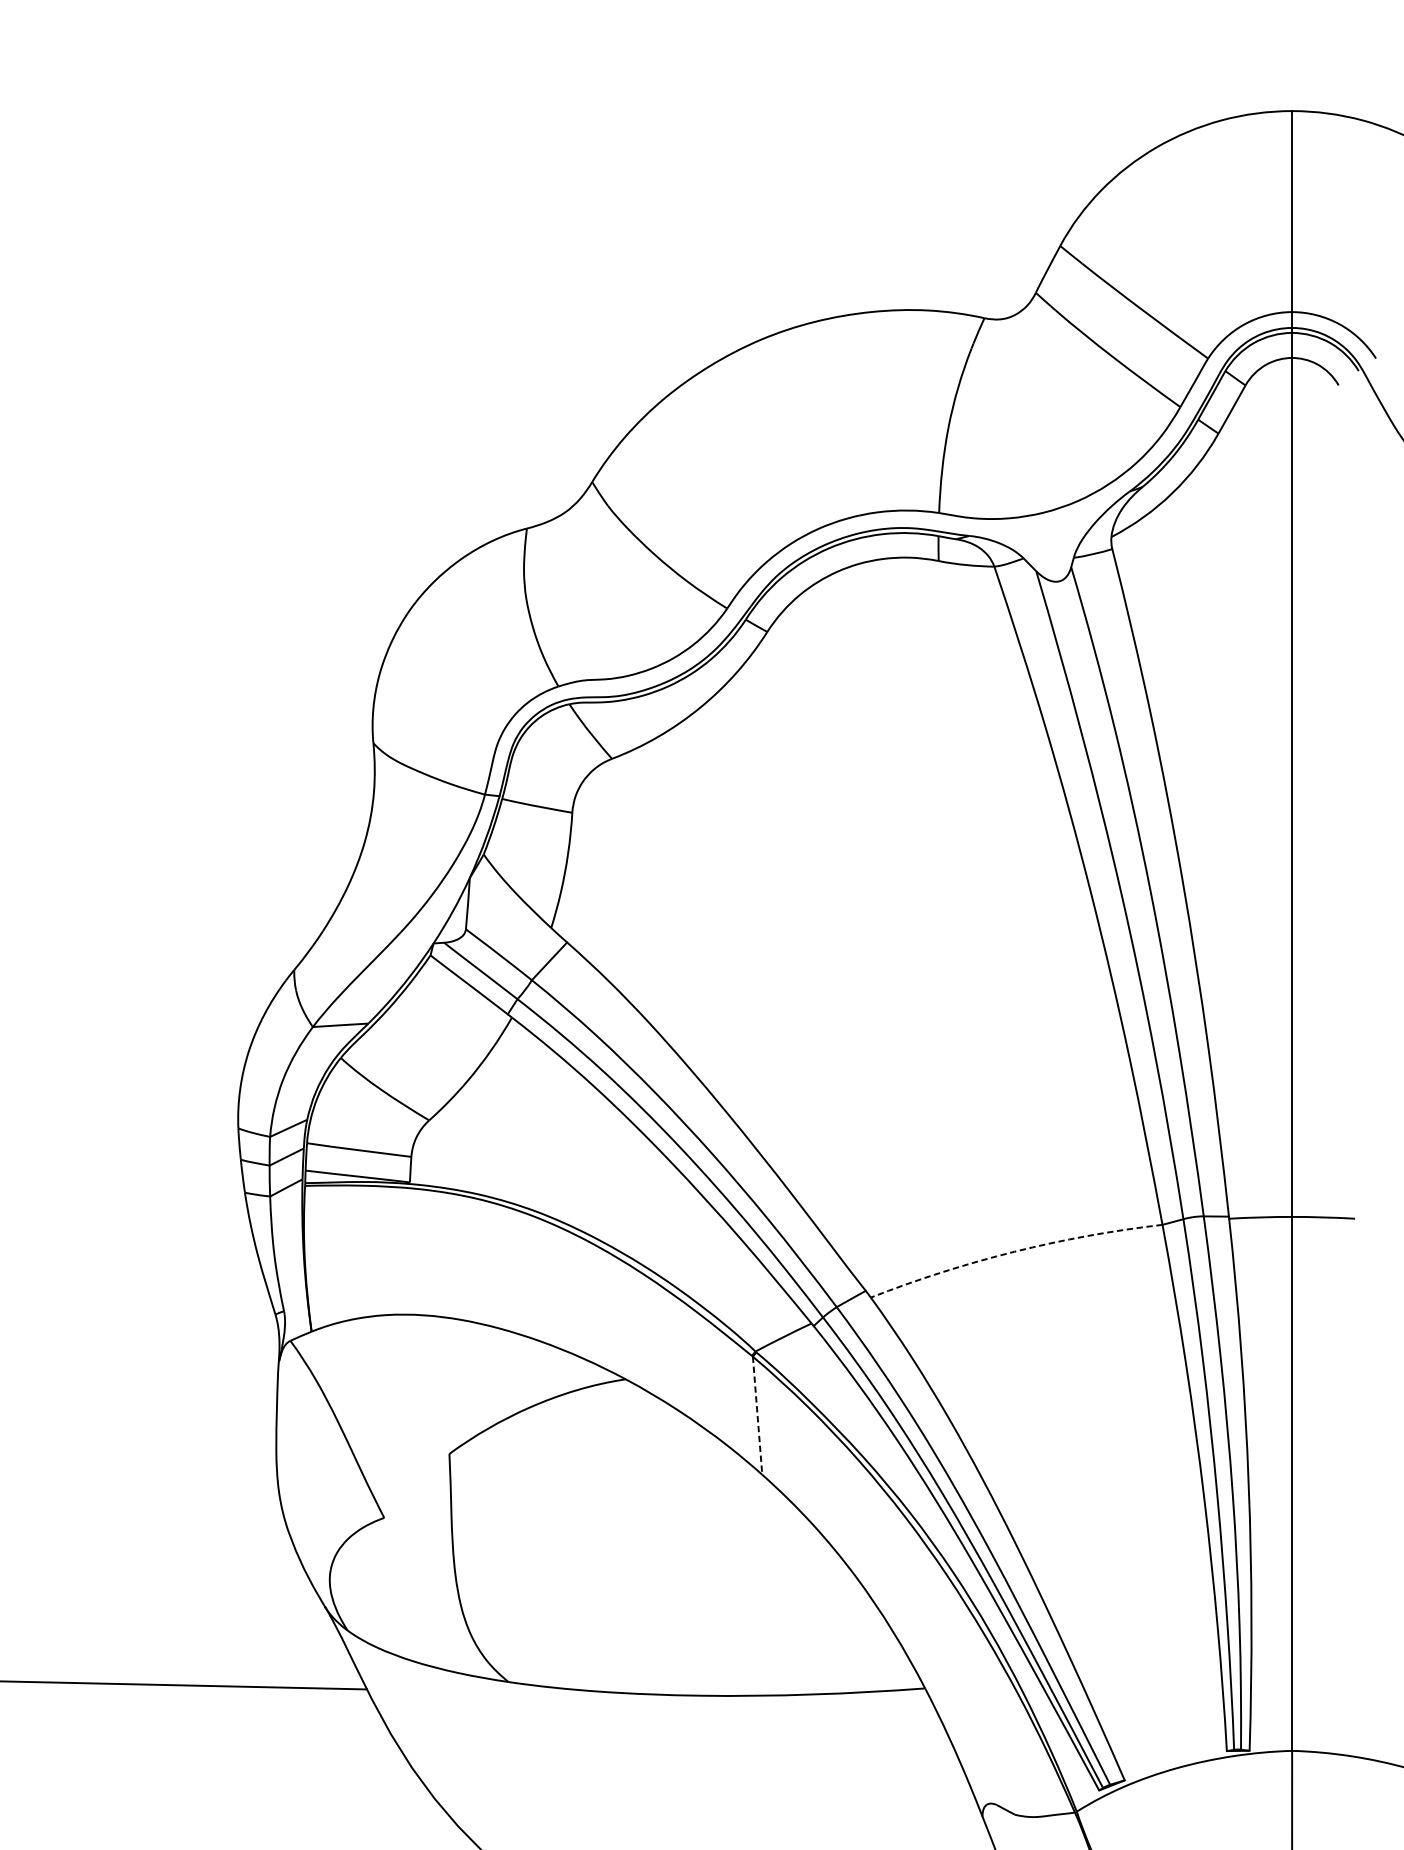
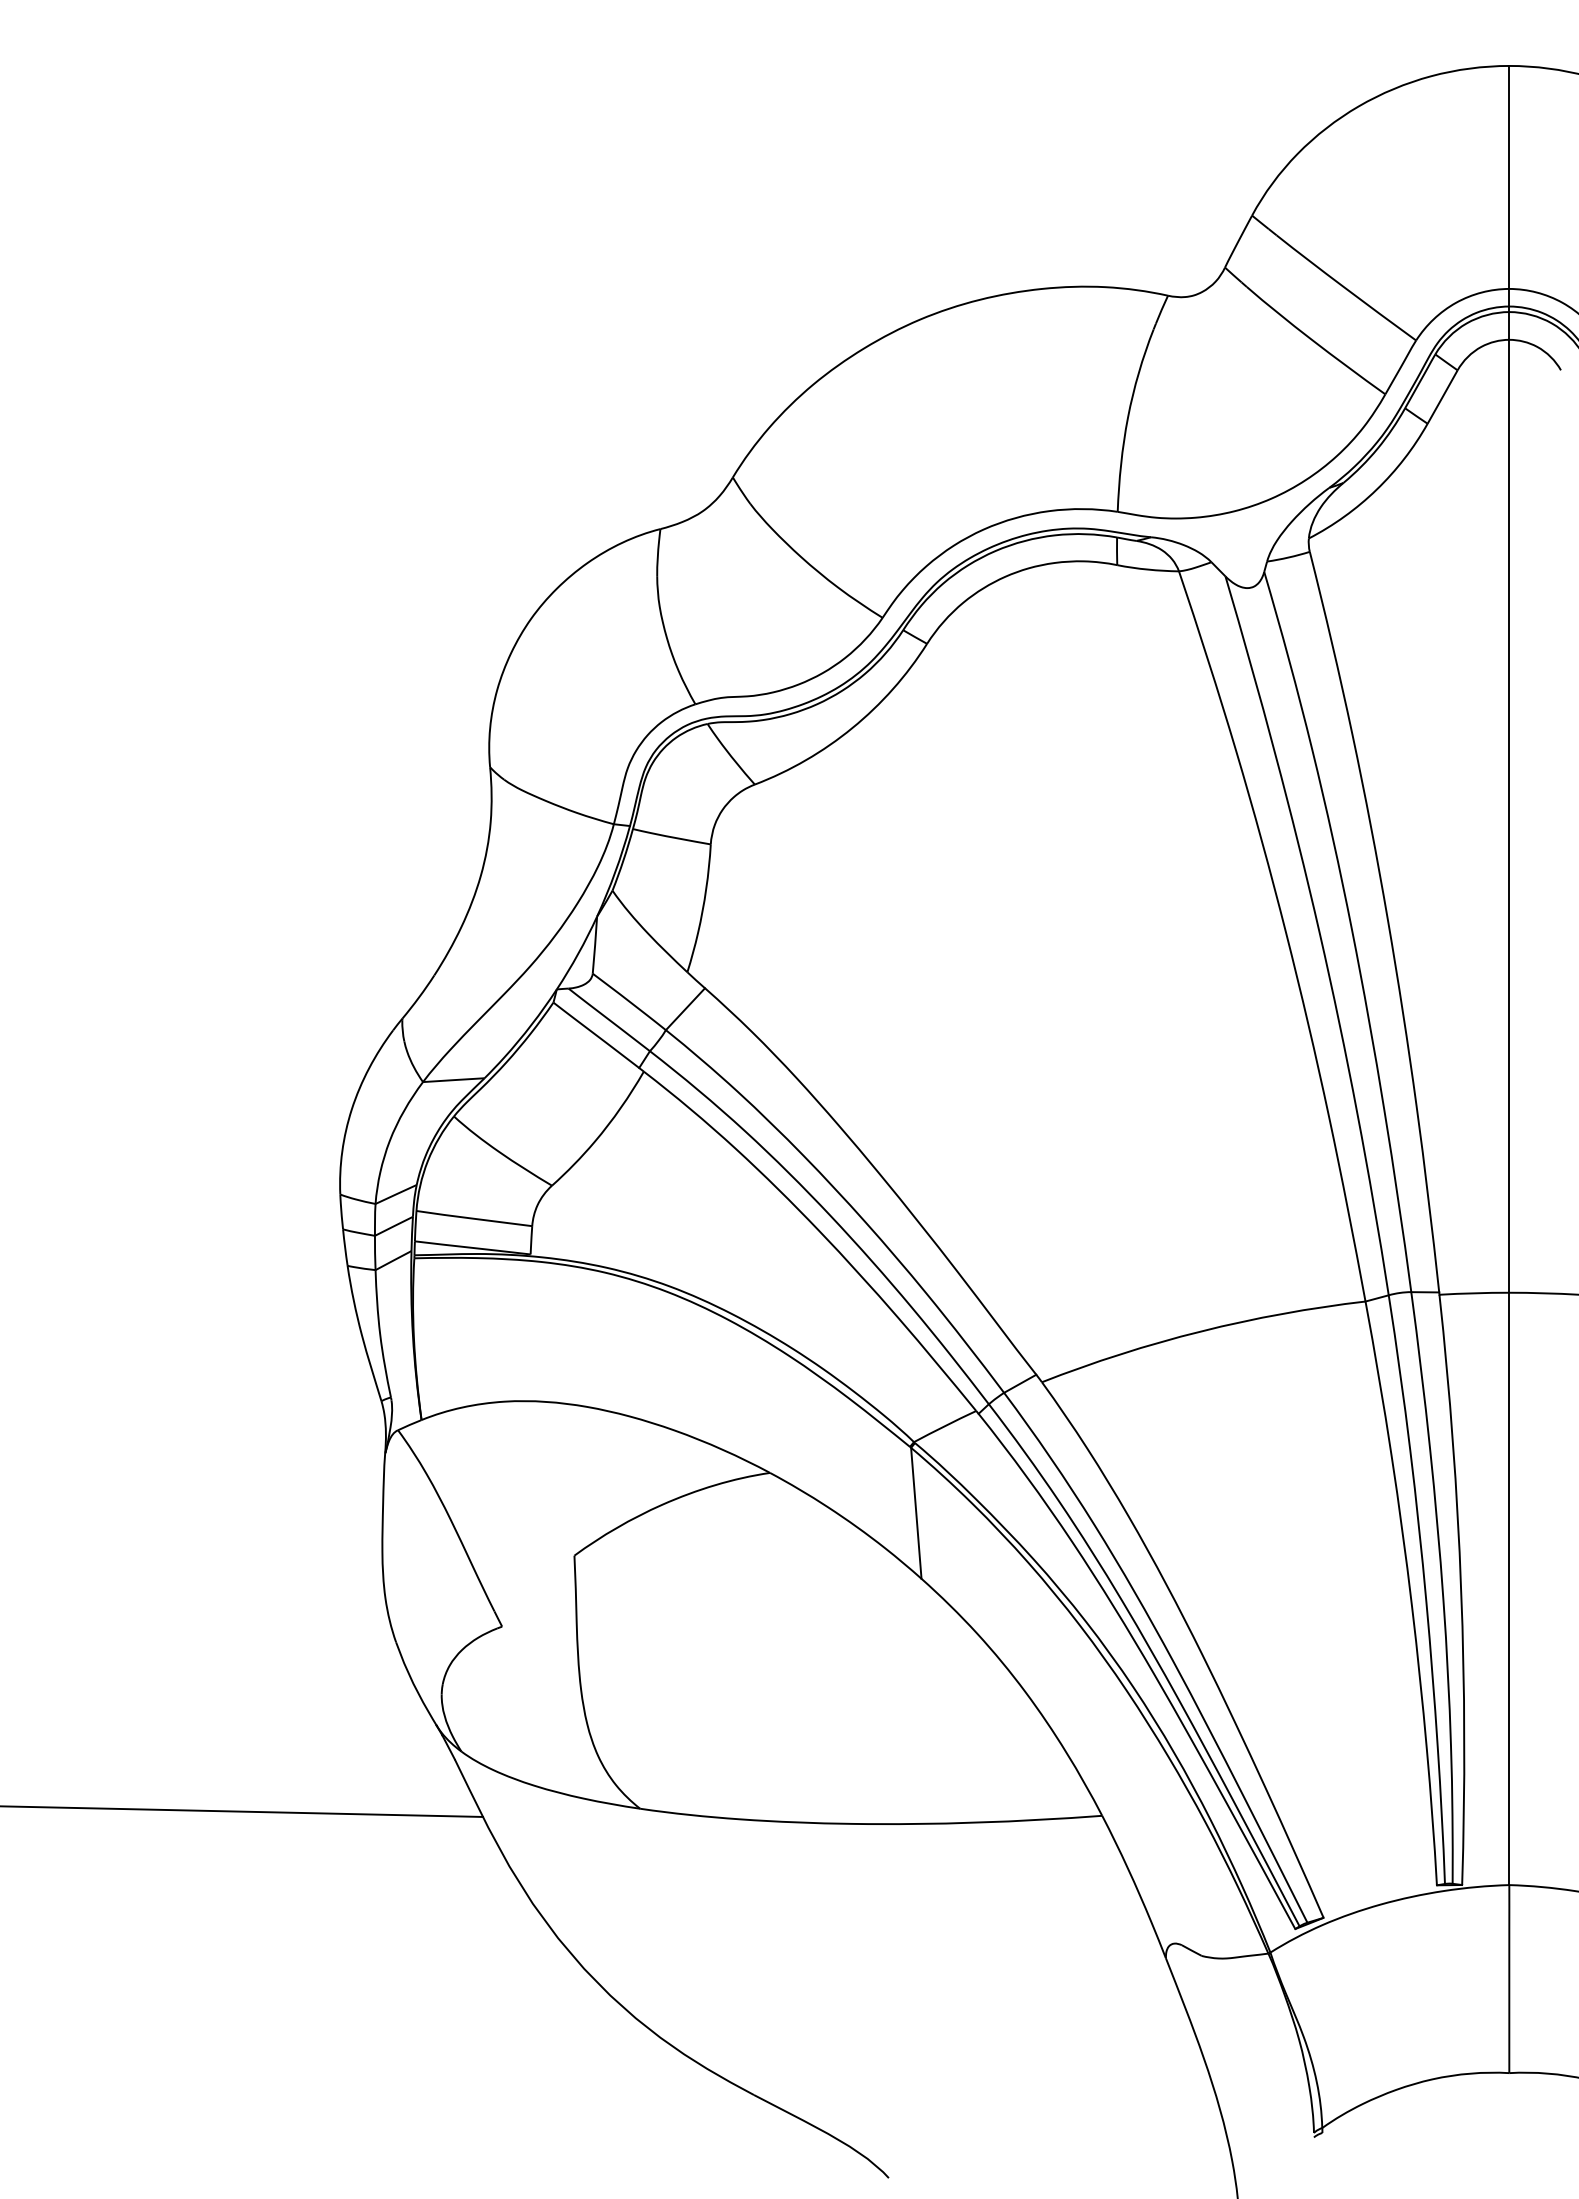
arc: (1014, 1251) -> (1201, 1331), dashed -> solid
line: (757, 1415) -> (916, 1513), dashed -> solid

